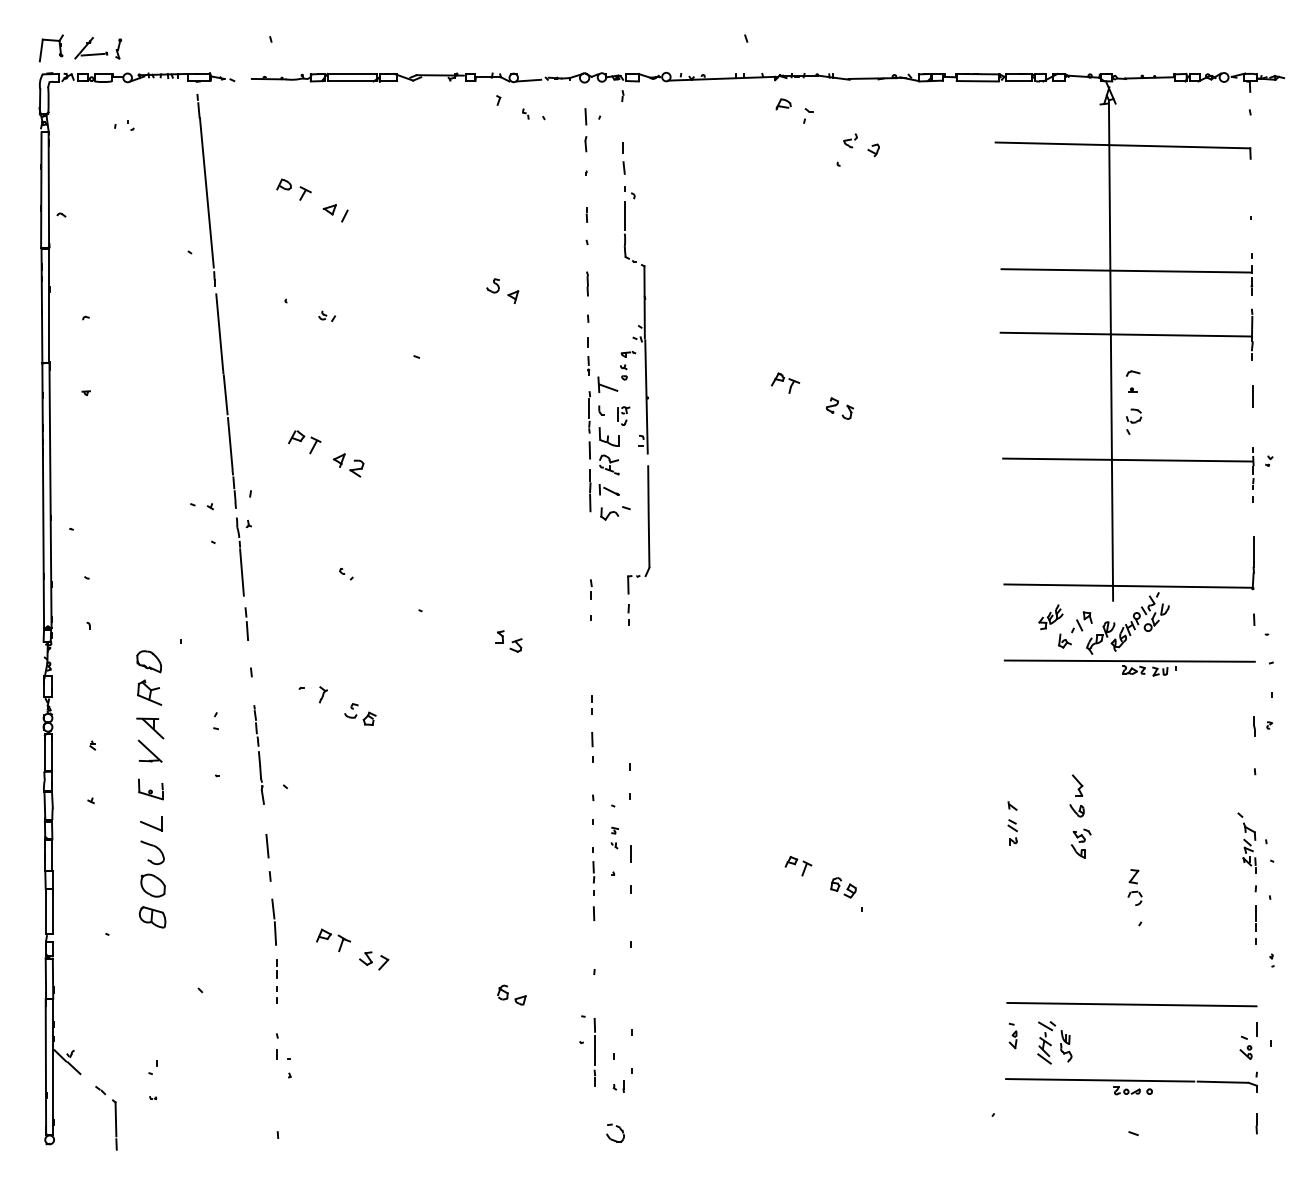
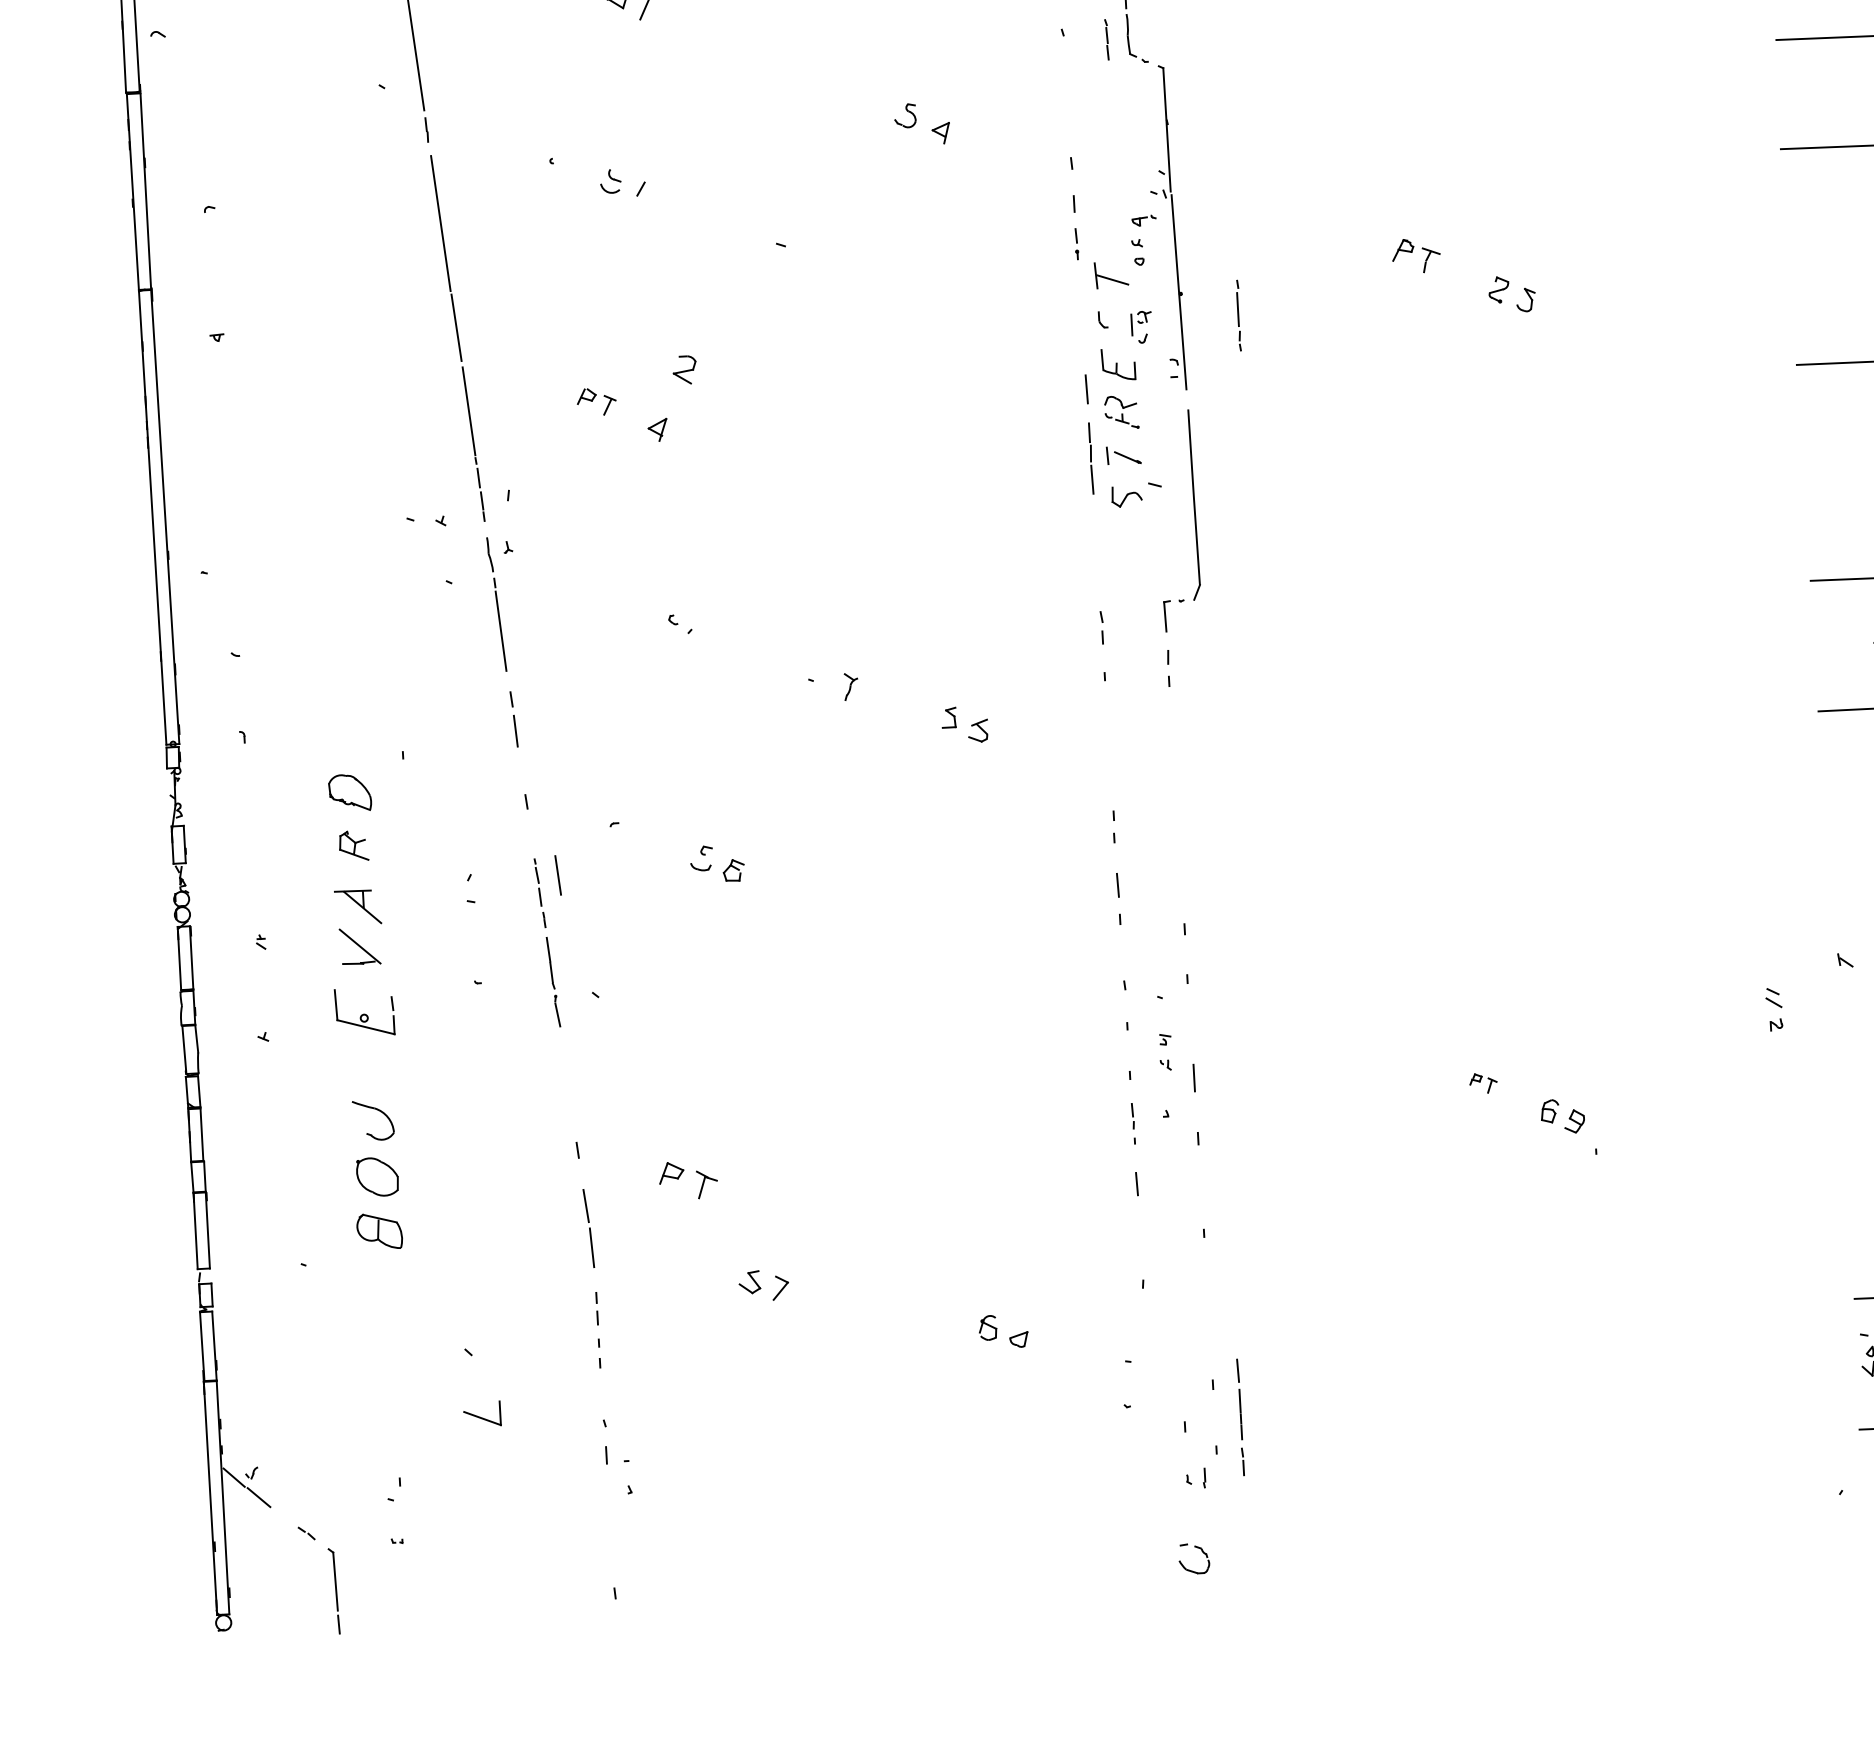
line: (587, 283) -> (1106, 38), moved
part: (327, 316) -> (623, 183), size x1.6
line: (589, 412) -> (1238, 315), moved
part: (304, 442) -> (596, 402), size x0.7
part: (356, 468) -> (683, 369), moved
part: (149, 692) -> (353, 845), size x0.7
part: (323, 694) -> (850, 686), moved
part: (150, 789) -> (364, 1012), size x1.4
part: (151, 823) -> (482, 1413), moved
part: (1012, 832) -> (1773, 1009), moved
line: (267, 846) -> (558, 875), moved
part: (798, 865) -> (1483, 1082), size x0.6
part: (593, 878) -> (1132, 1123), size x0.7
part: (333, 940) -> (688, 1180), moved
line: (594, 1052) -> (1239, 1417), moved

